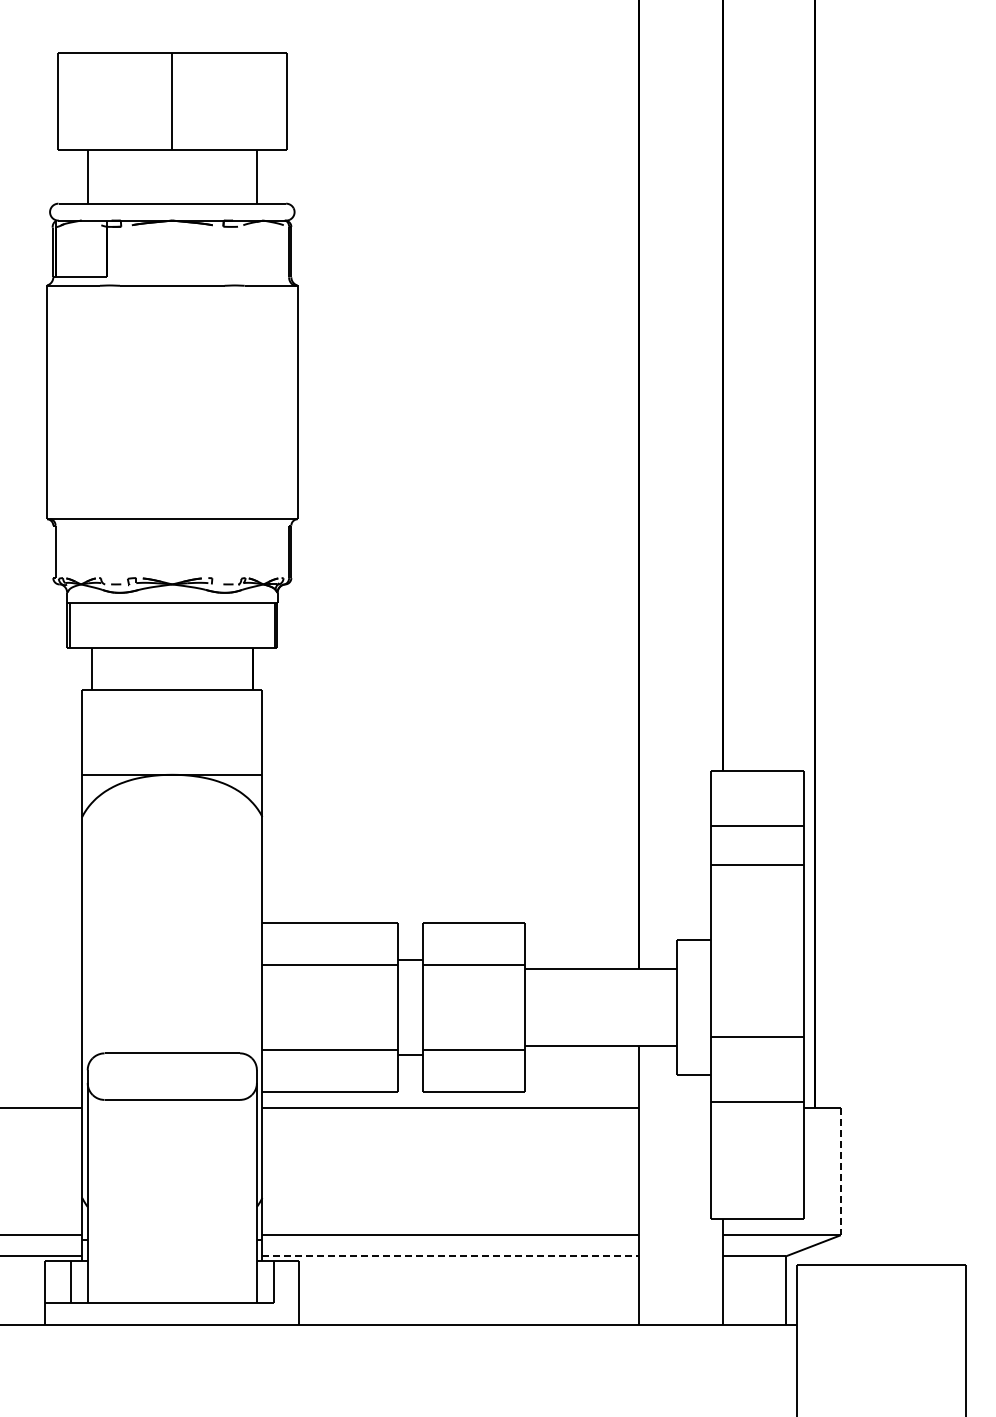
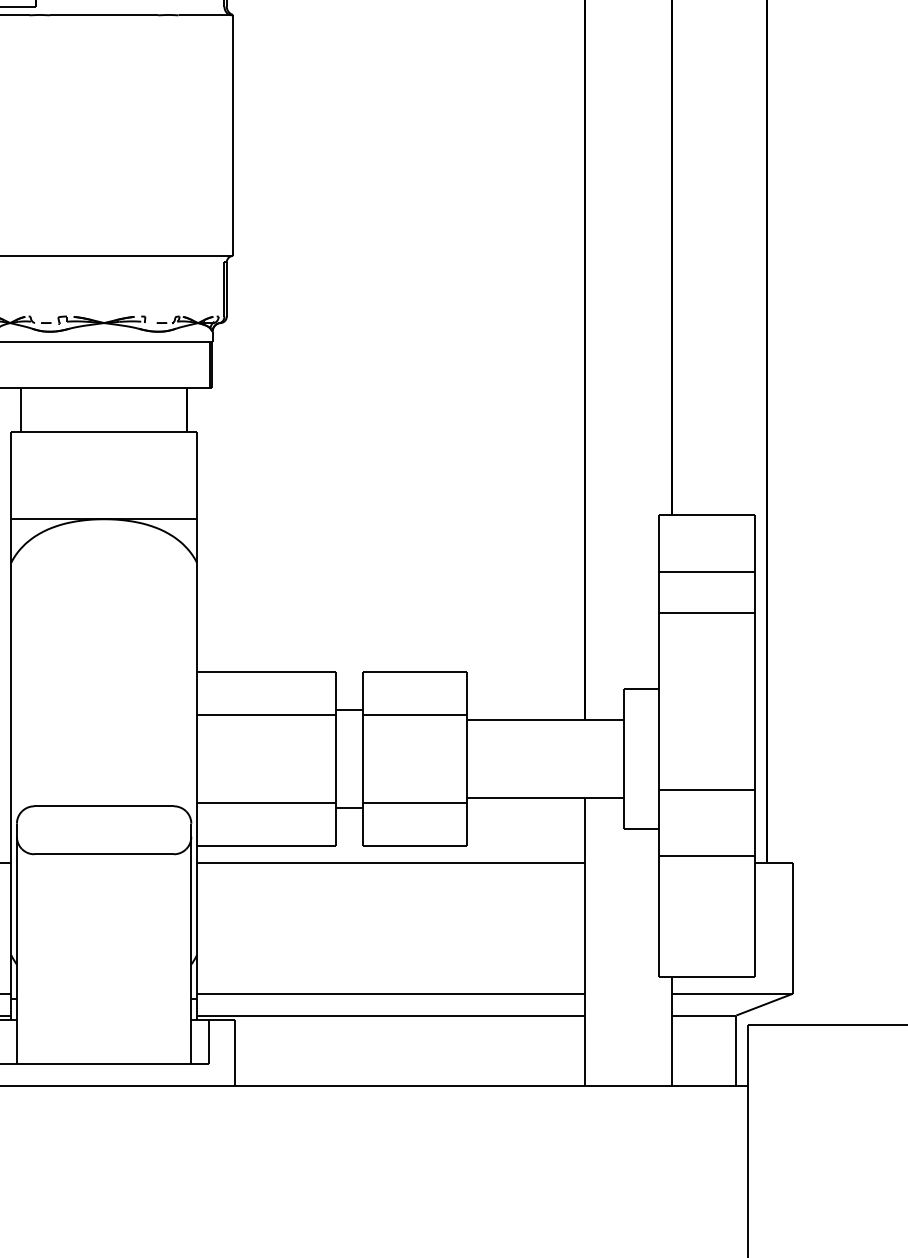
line: (840, 1172) -> (792, 929), dashed -> solid
line: (451, 1256) -> (391, 1015), dashed -> solid

